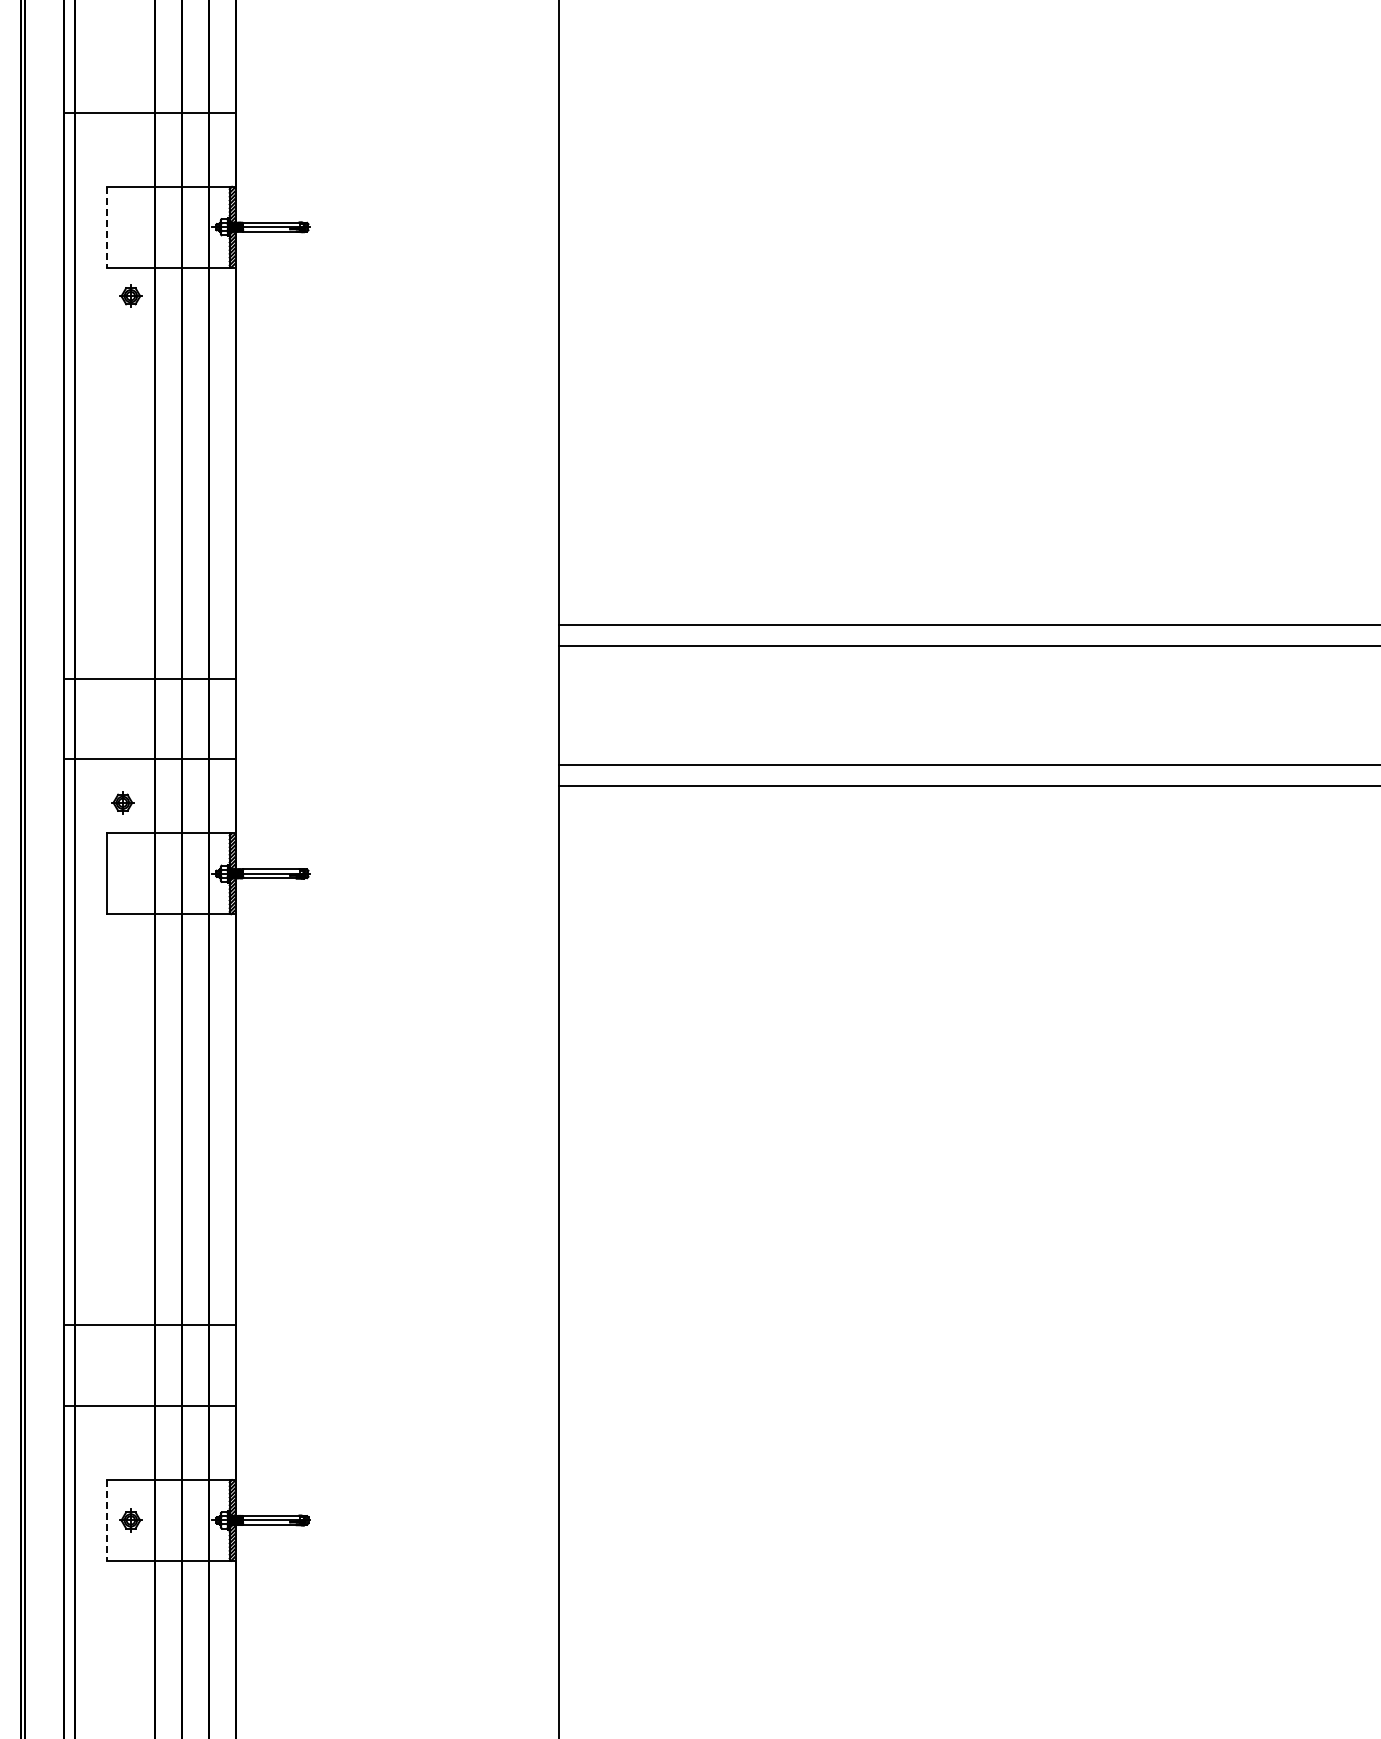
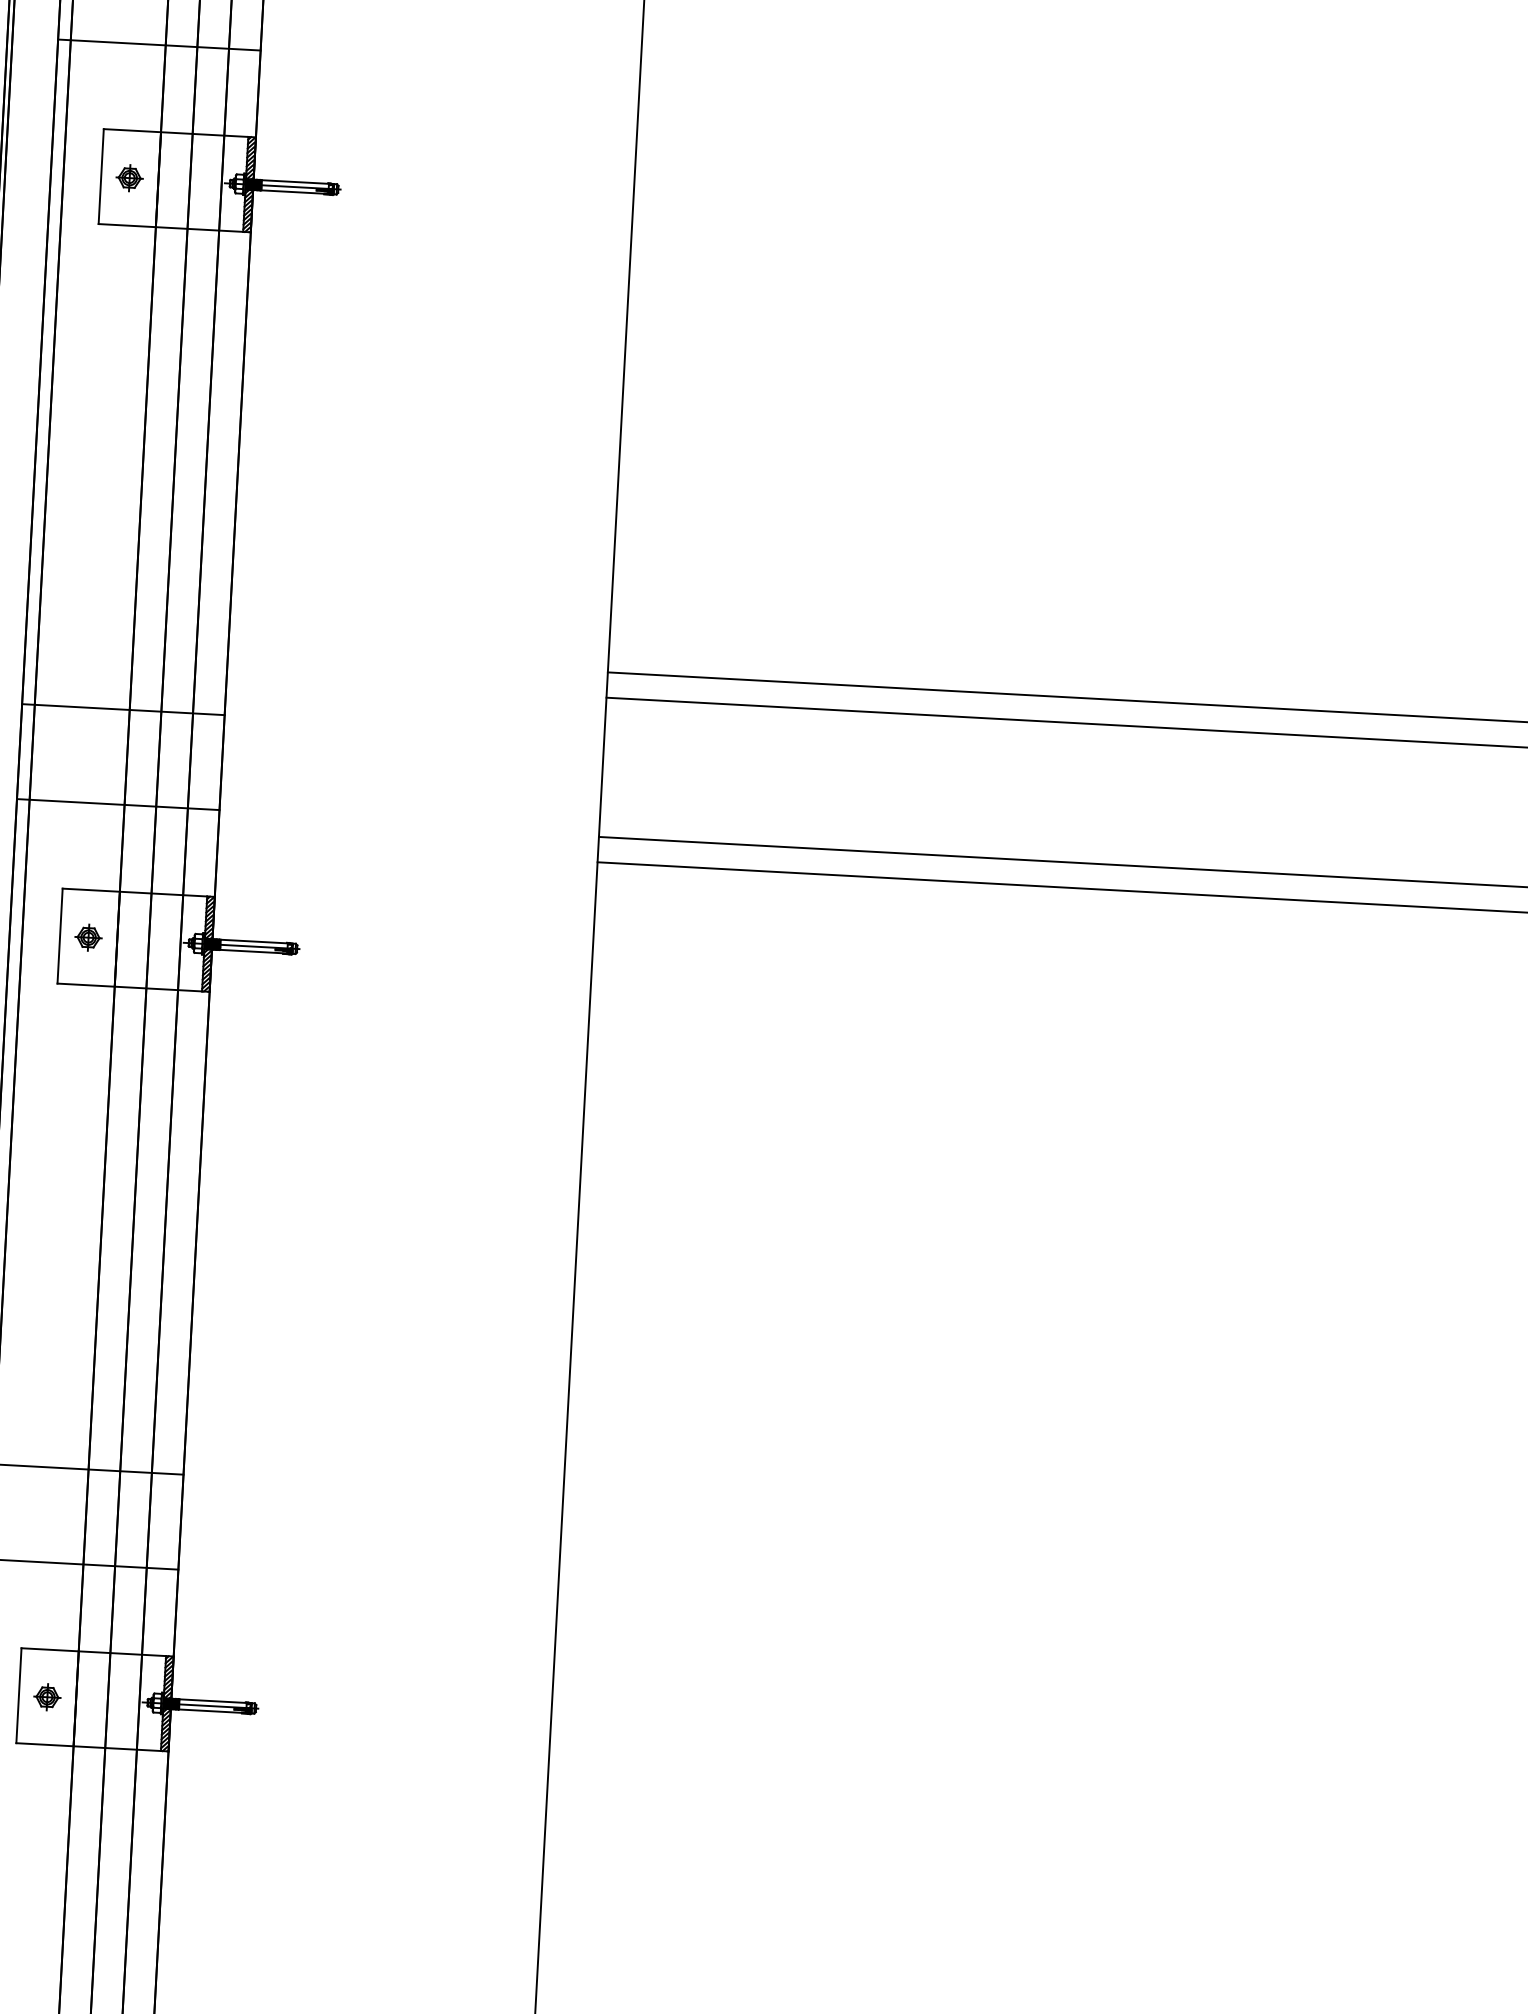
line: (106, 227) -> (101, 176), dashed -> solid
part: (130, 295) -> (129, 177), moved
part: (122, 802) -> (88, 937), moved
line: (106, 1520) -> (18, 1695), dashed -> solid

